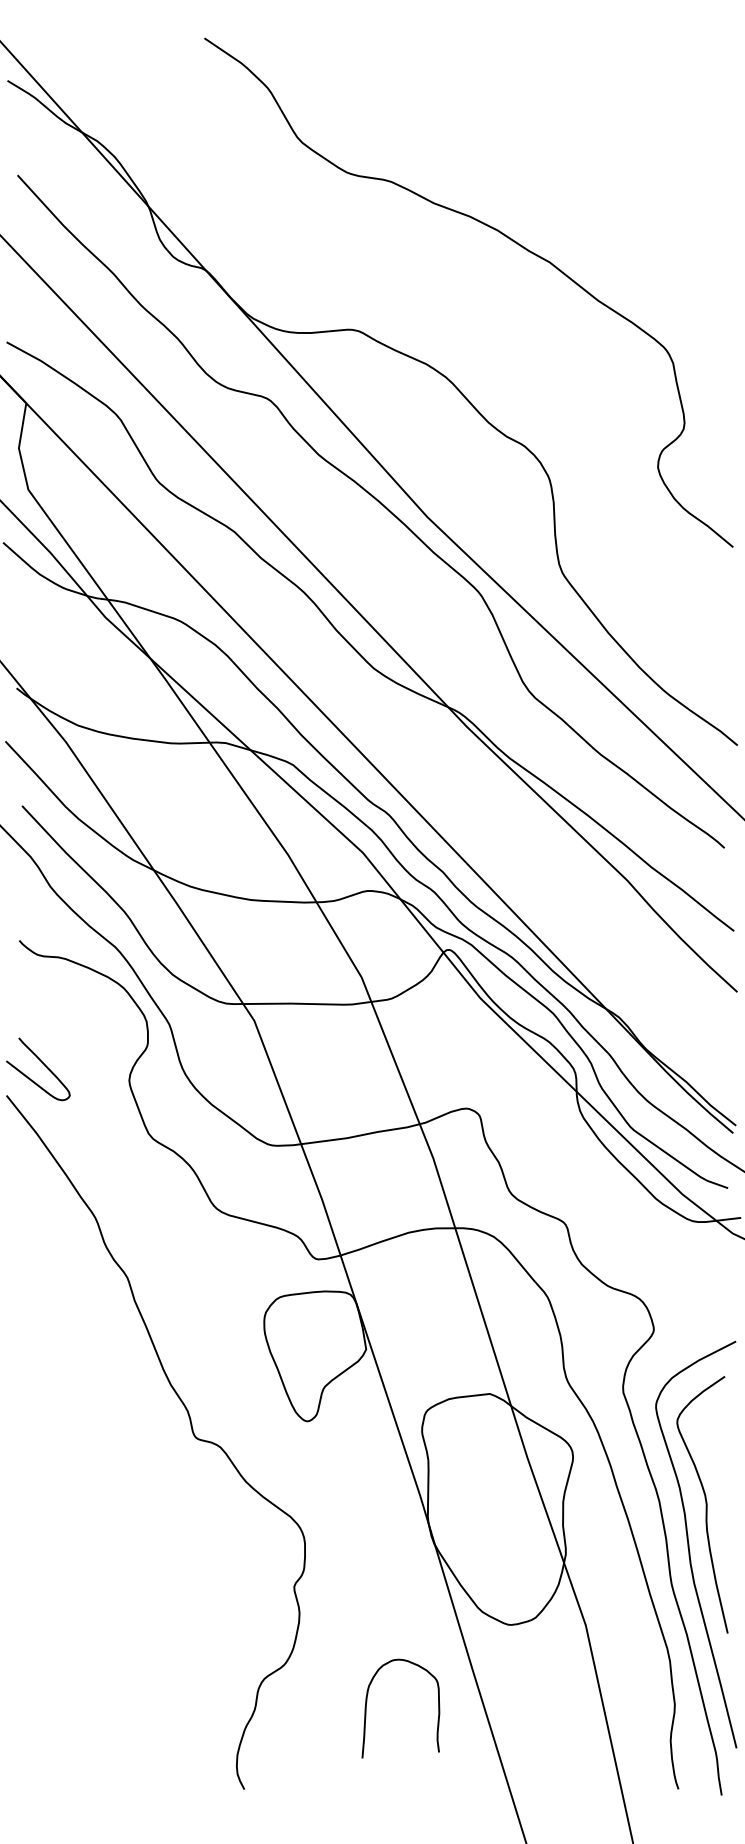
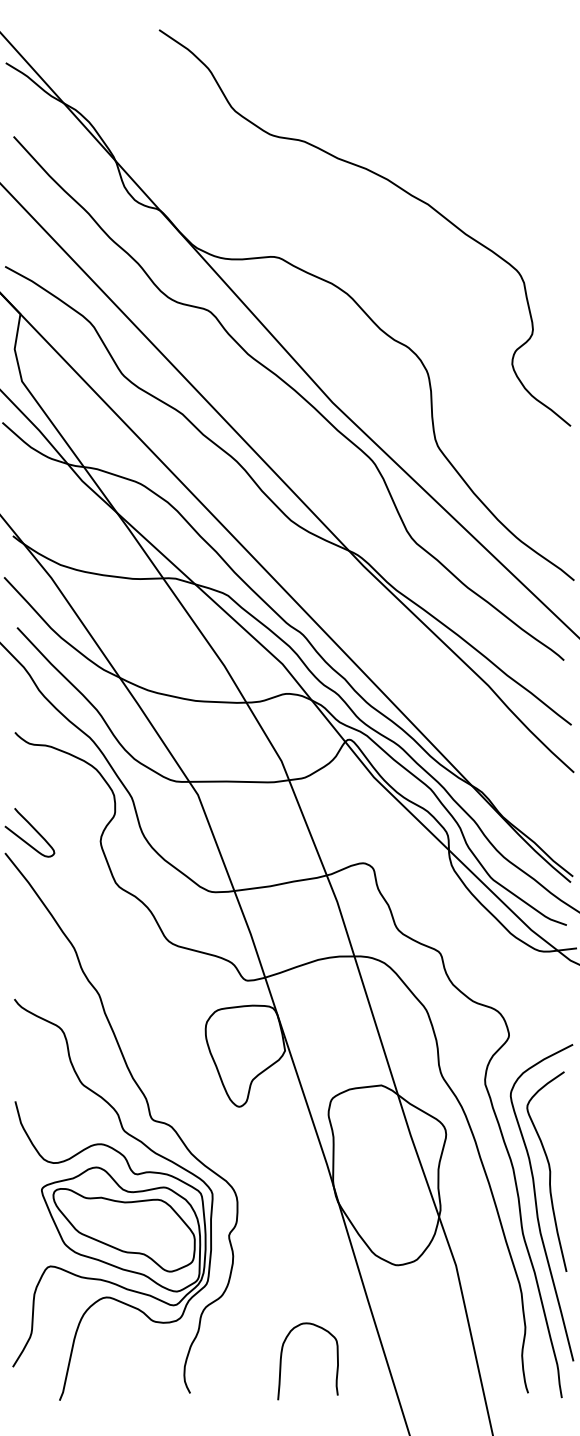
part: (144, 1540) -> (112, 1199), added
curve: (368, 1700) -> (282, 1355), moved

